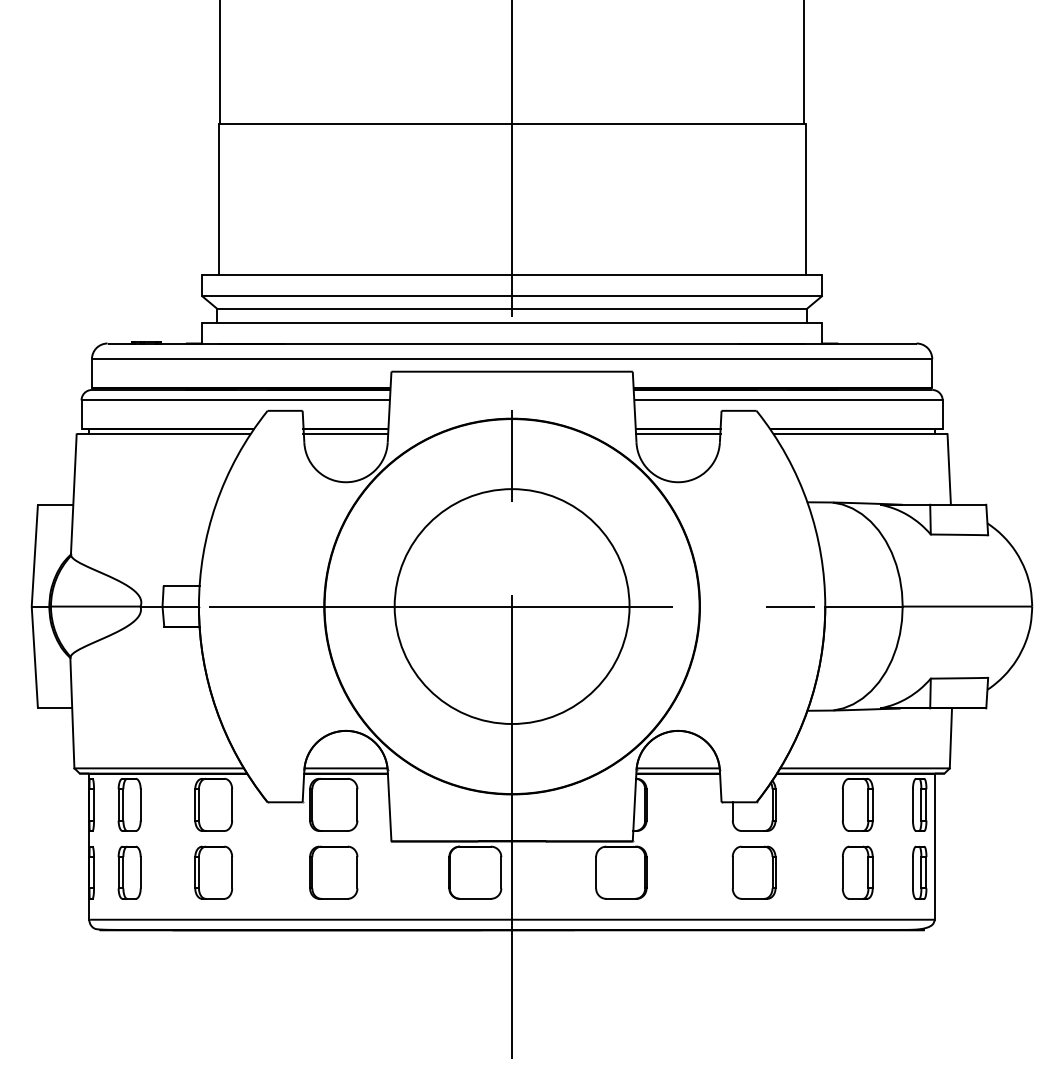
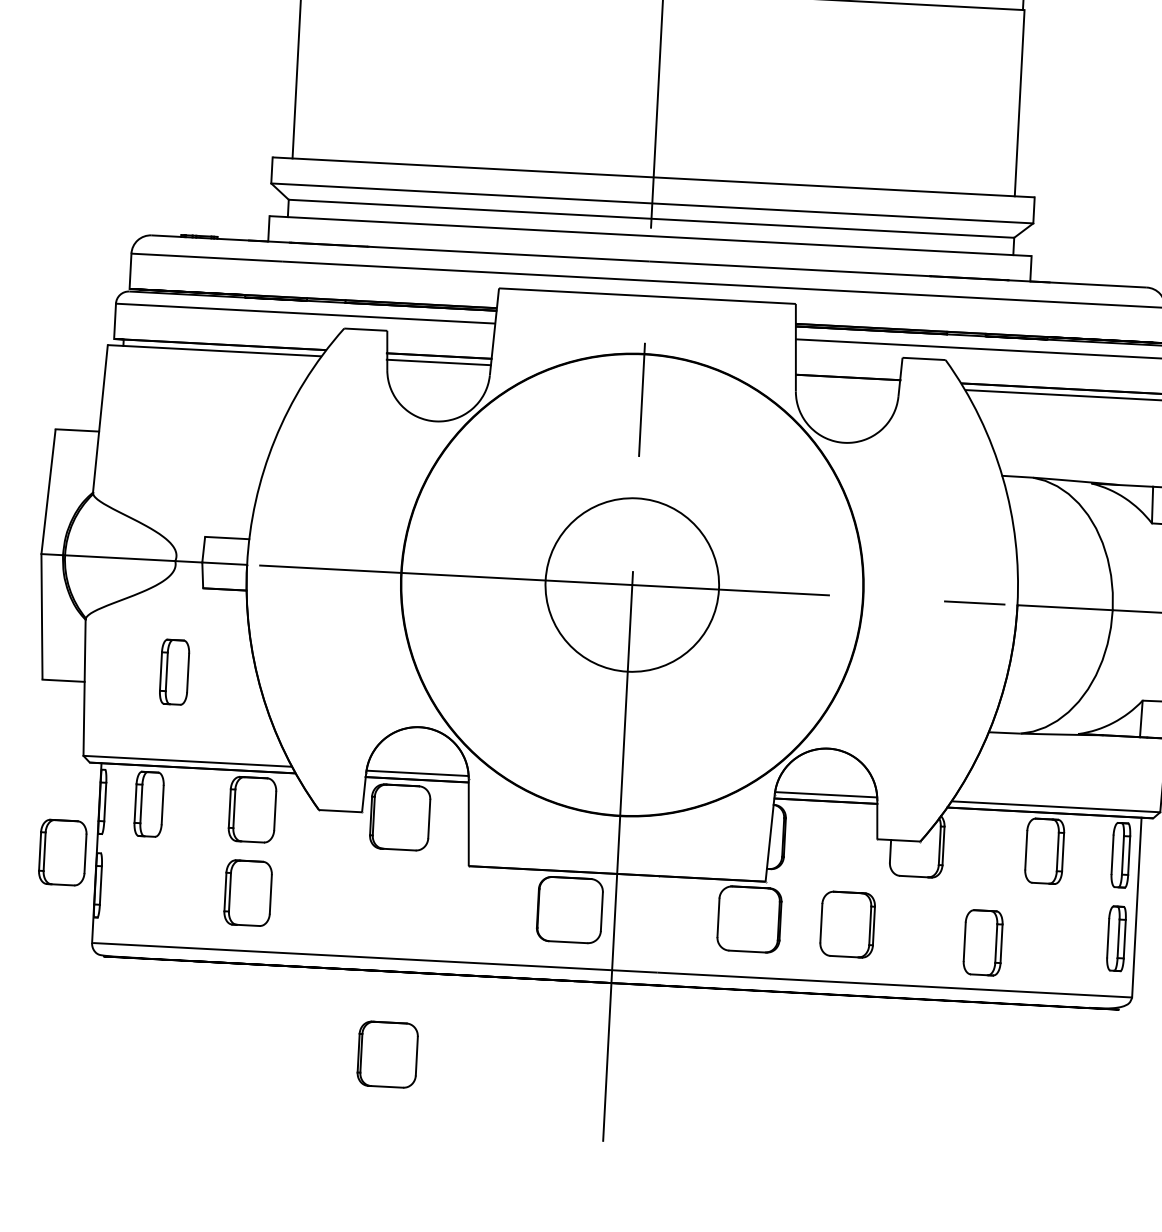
line: (678, 434) -> (848, 384), removed
circle: (511, 606) -> (631, 584), size x0.6
part: (61, 847) -> (62, 852), added
part: (129, 872) -> (174, 671), moved
part: (333, 872) -> (387, 1054), moved
part: (753, 872) -> (846, 924), moved
part: (857, 872) -> (982, 942), moved

